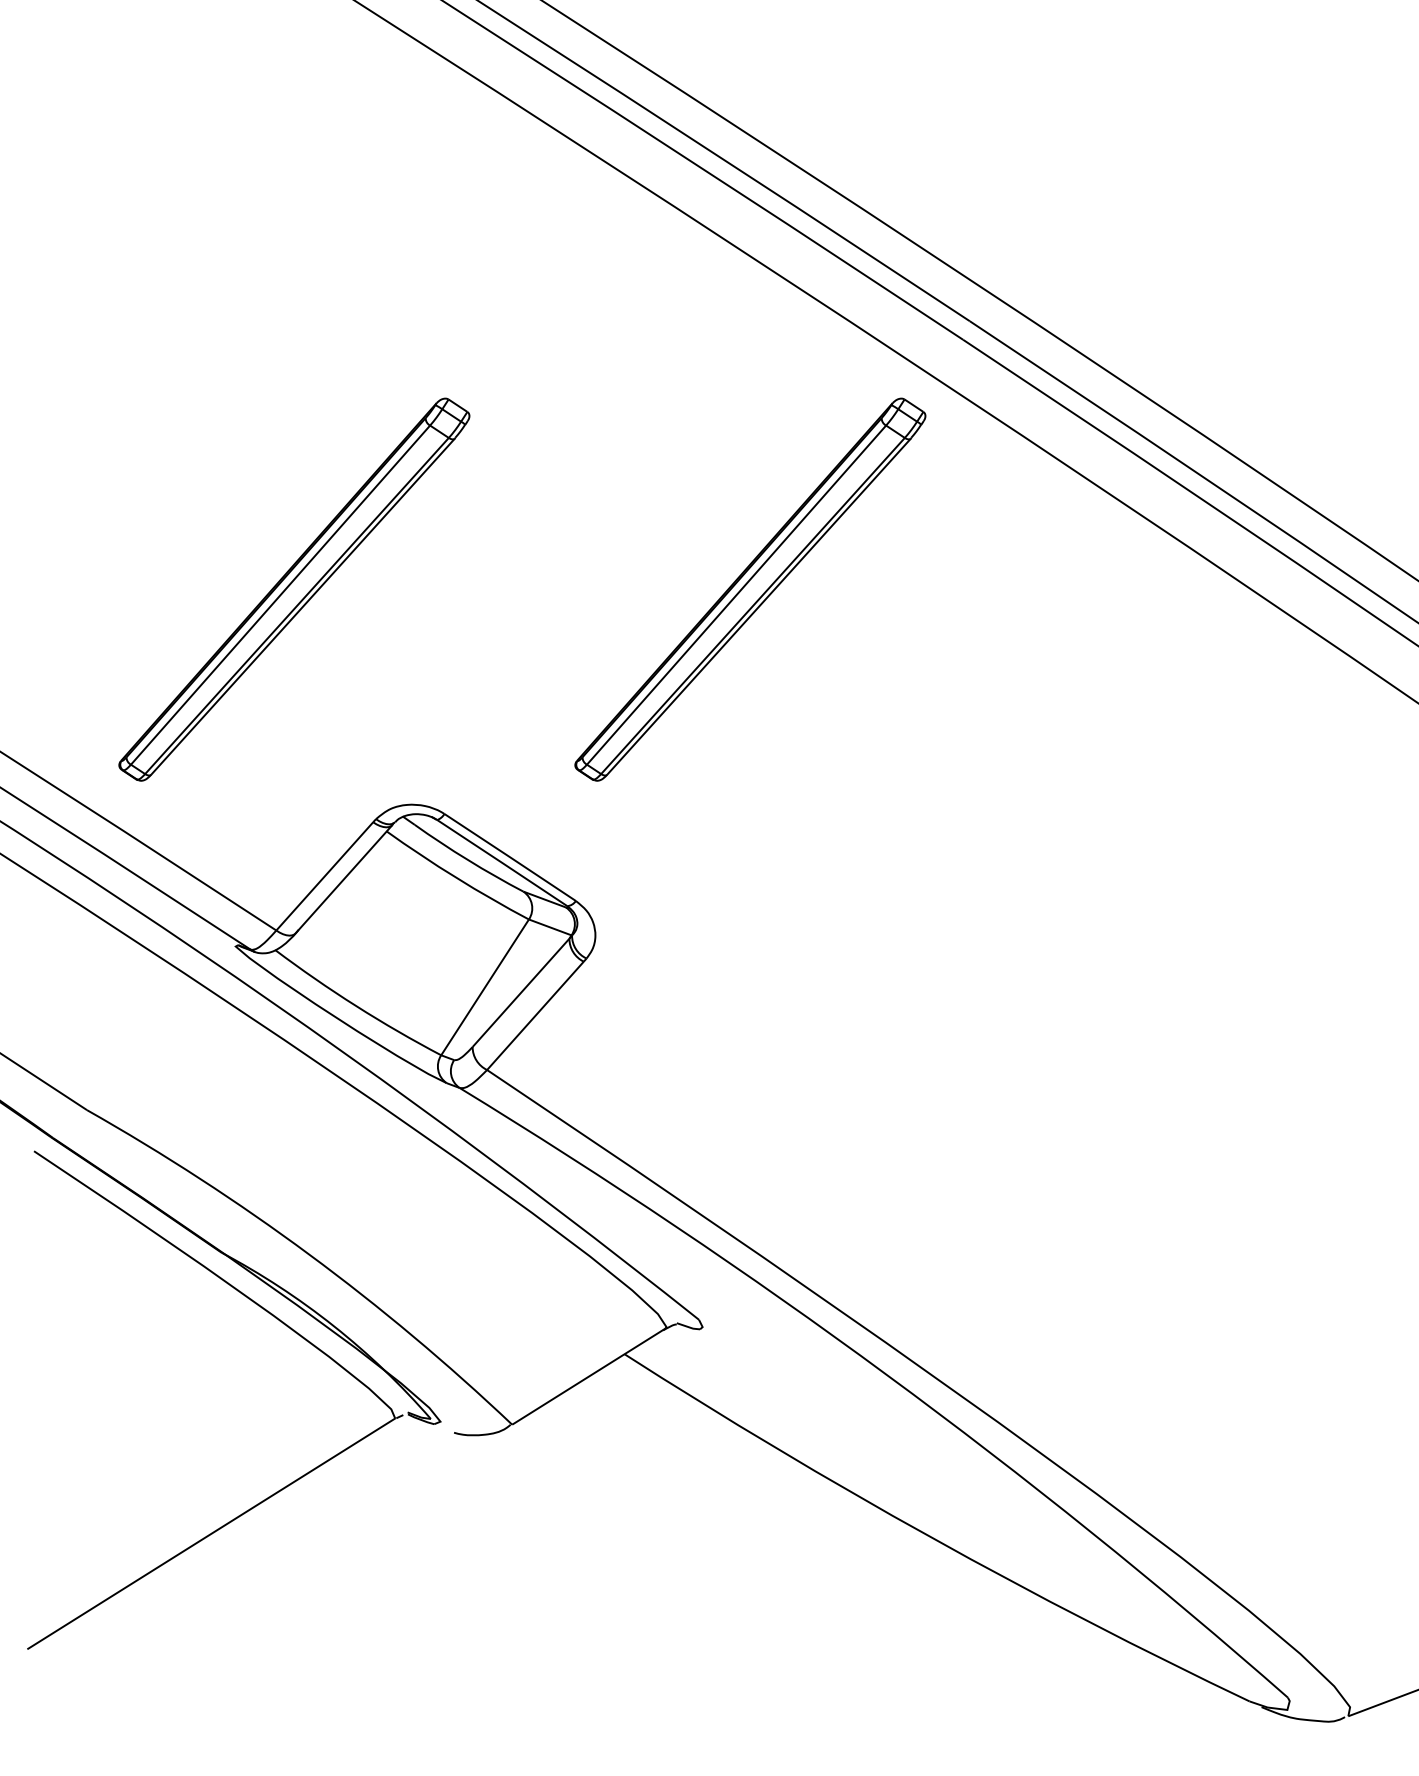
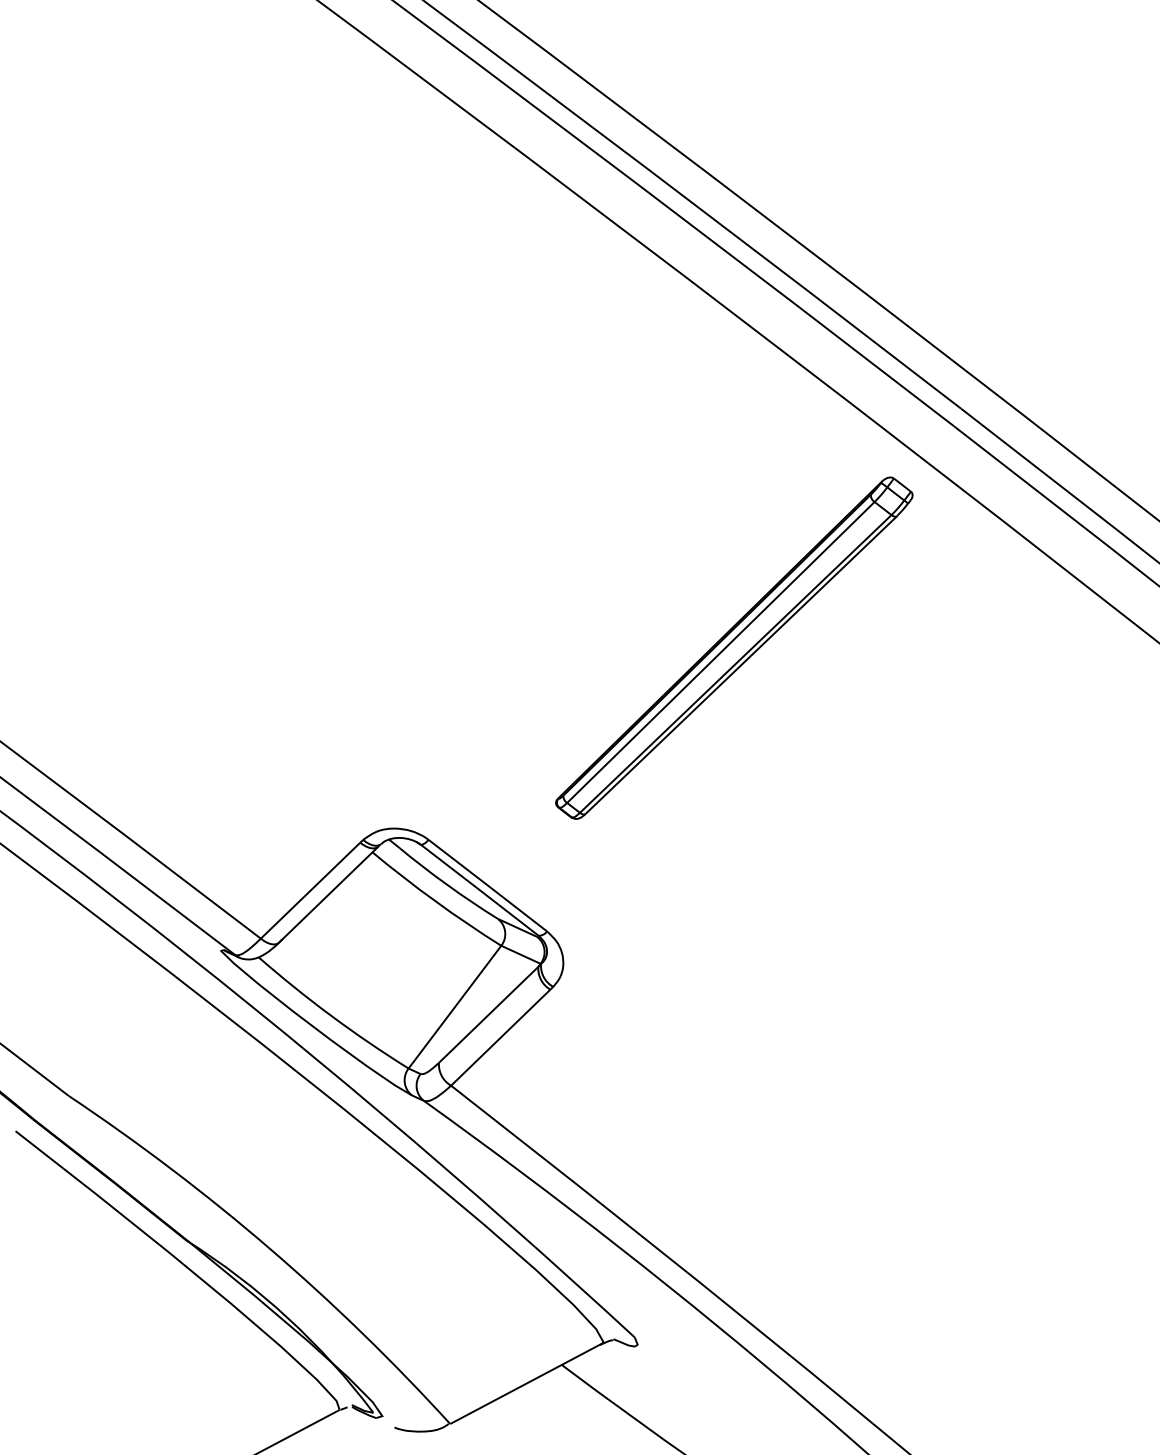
part: (294, 589) -> (301, 616), removed

